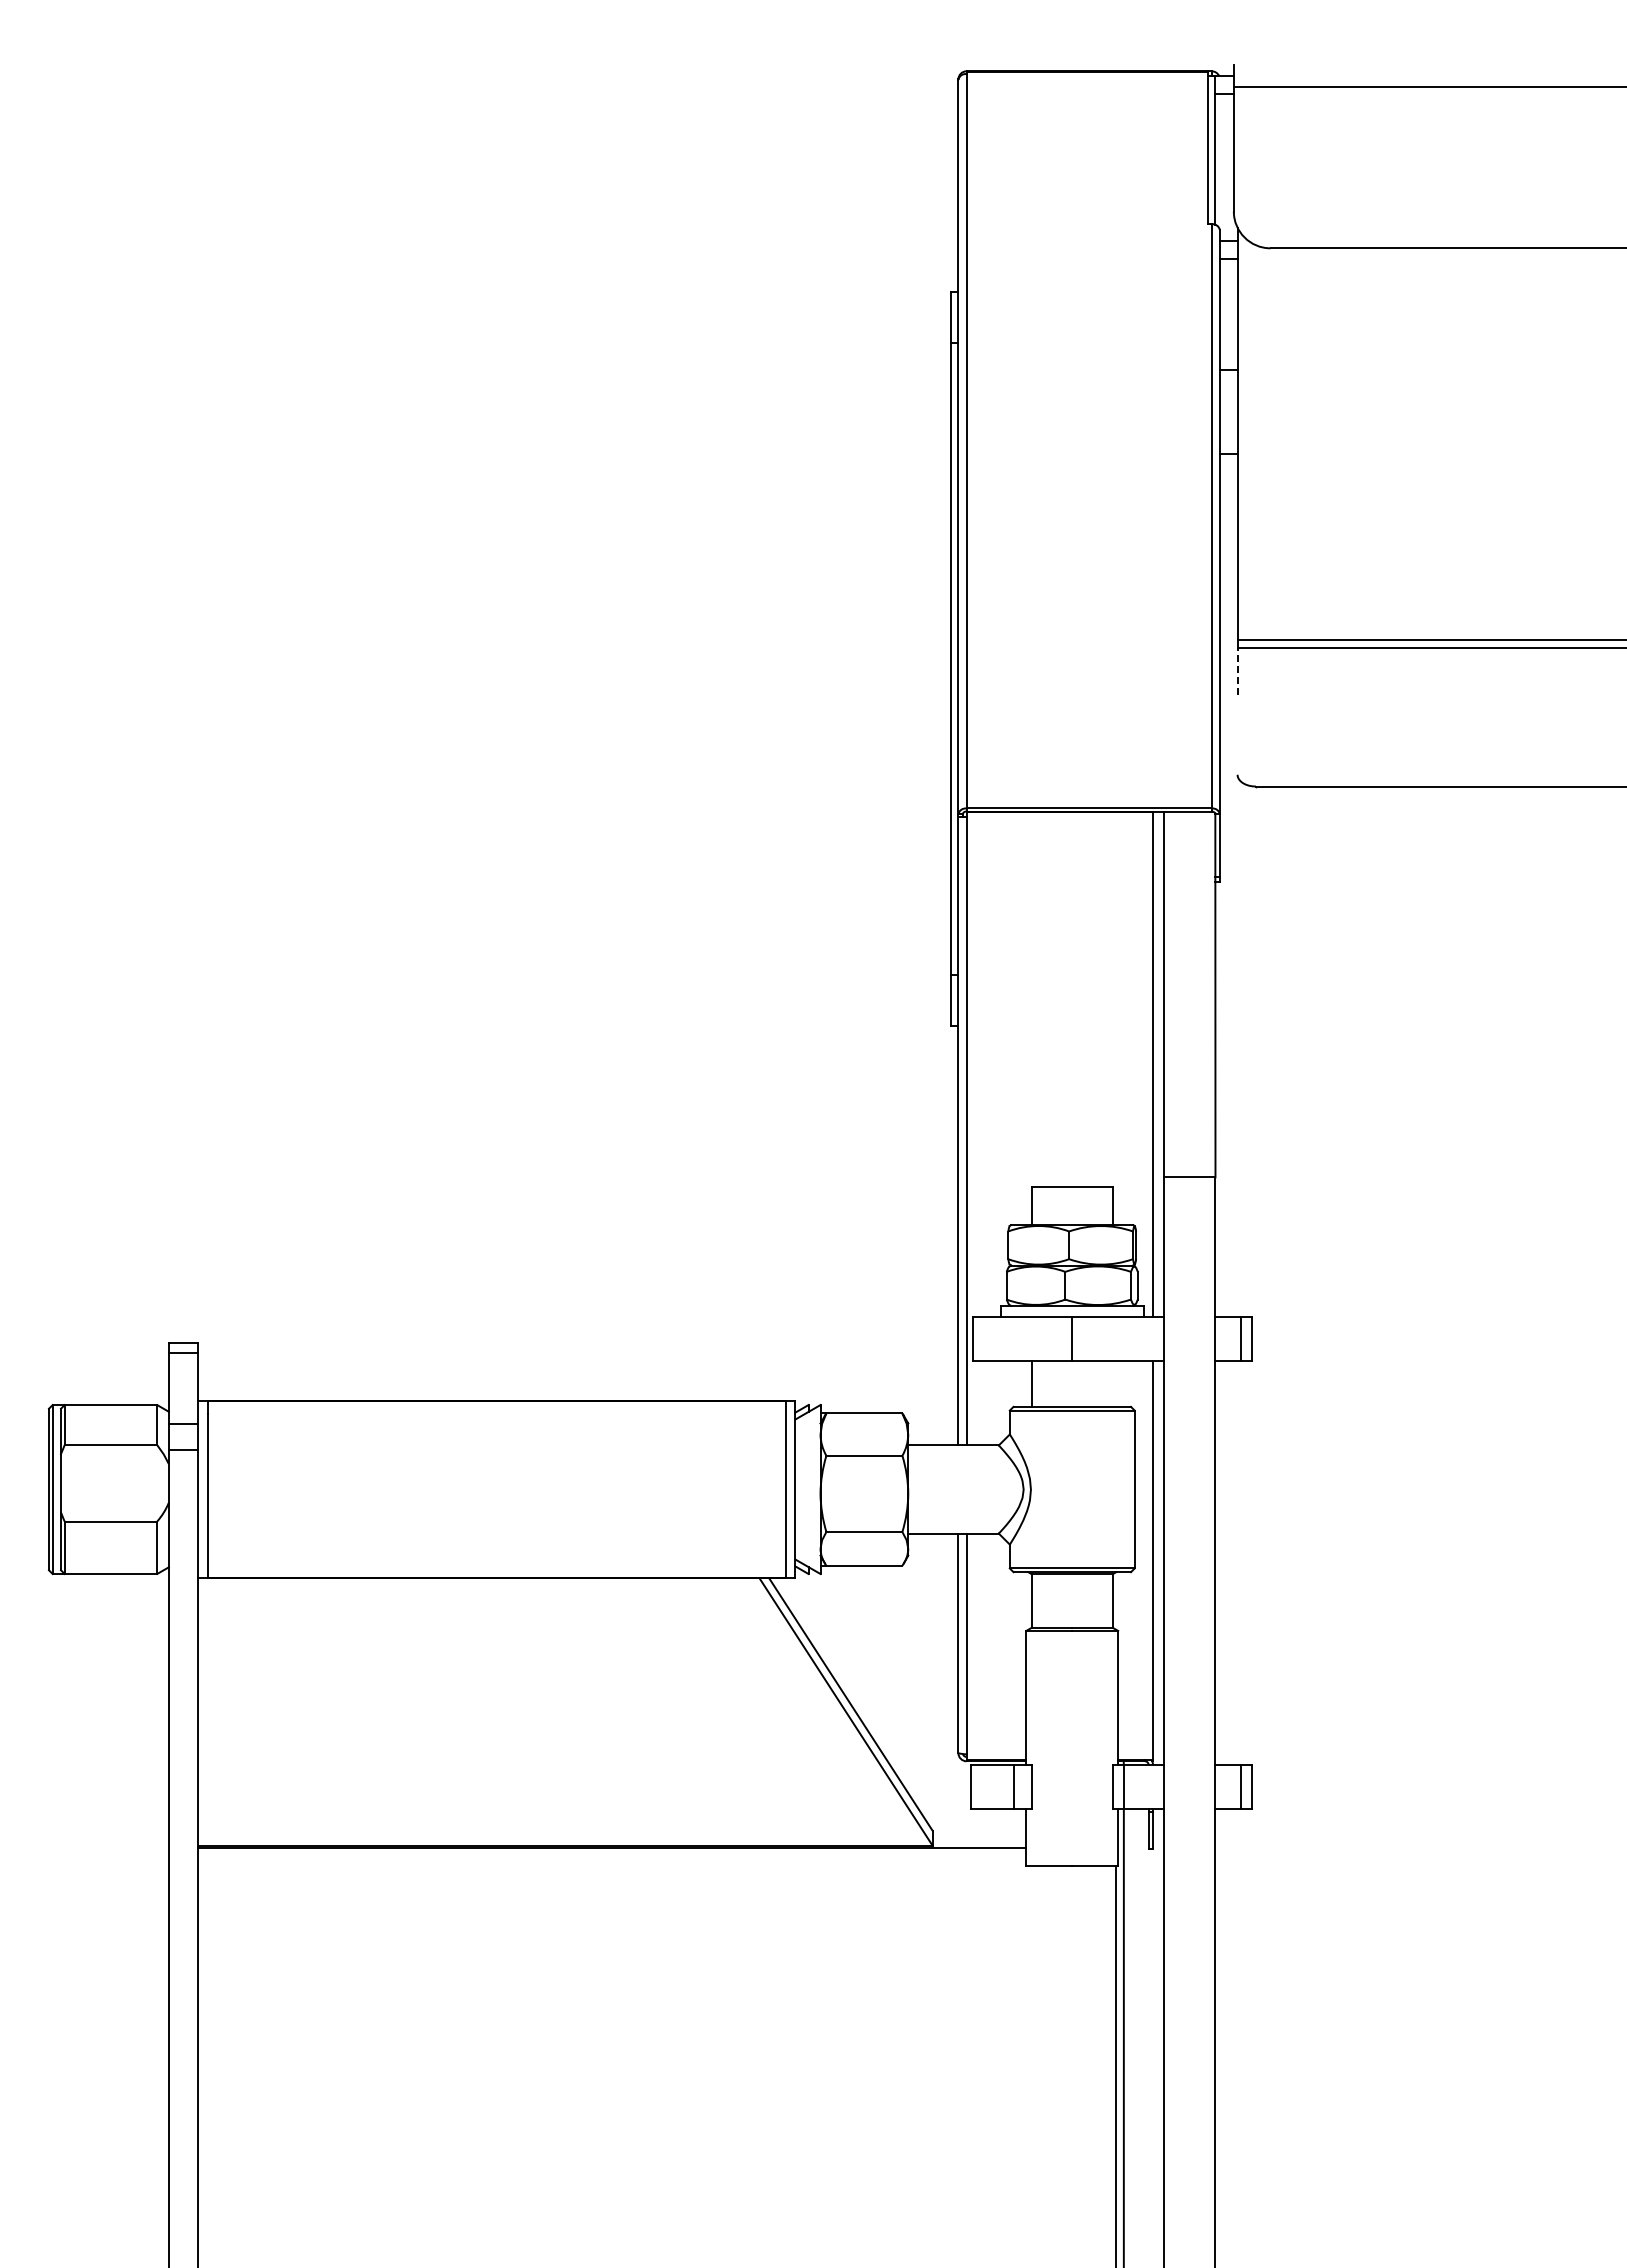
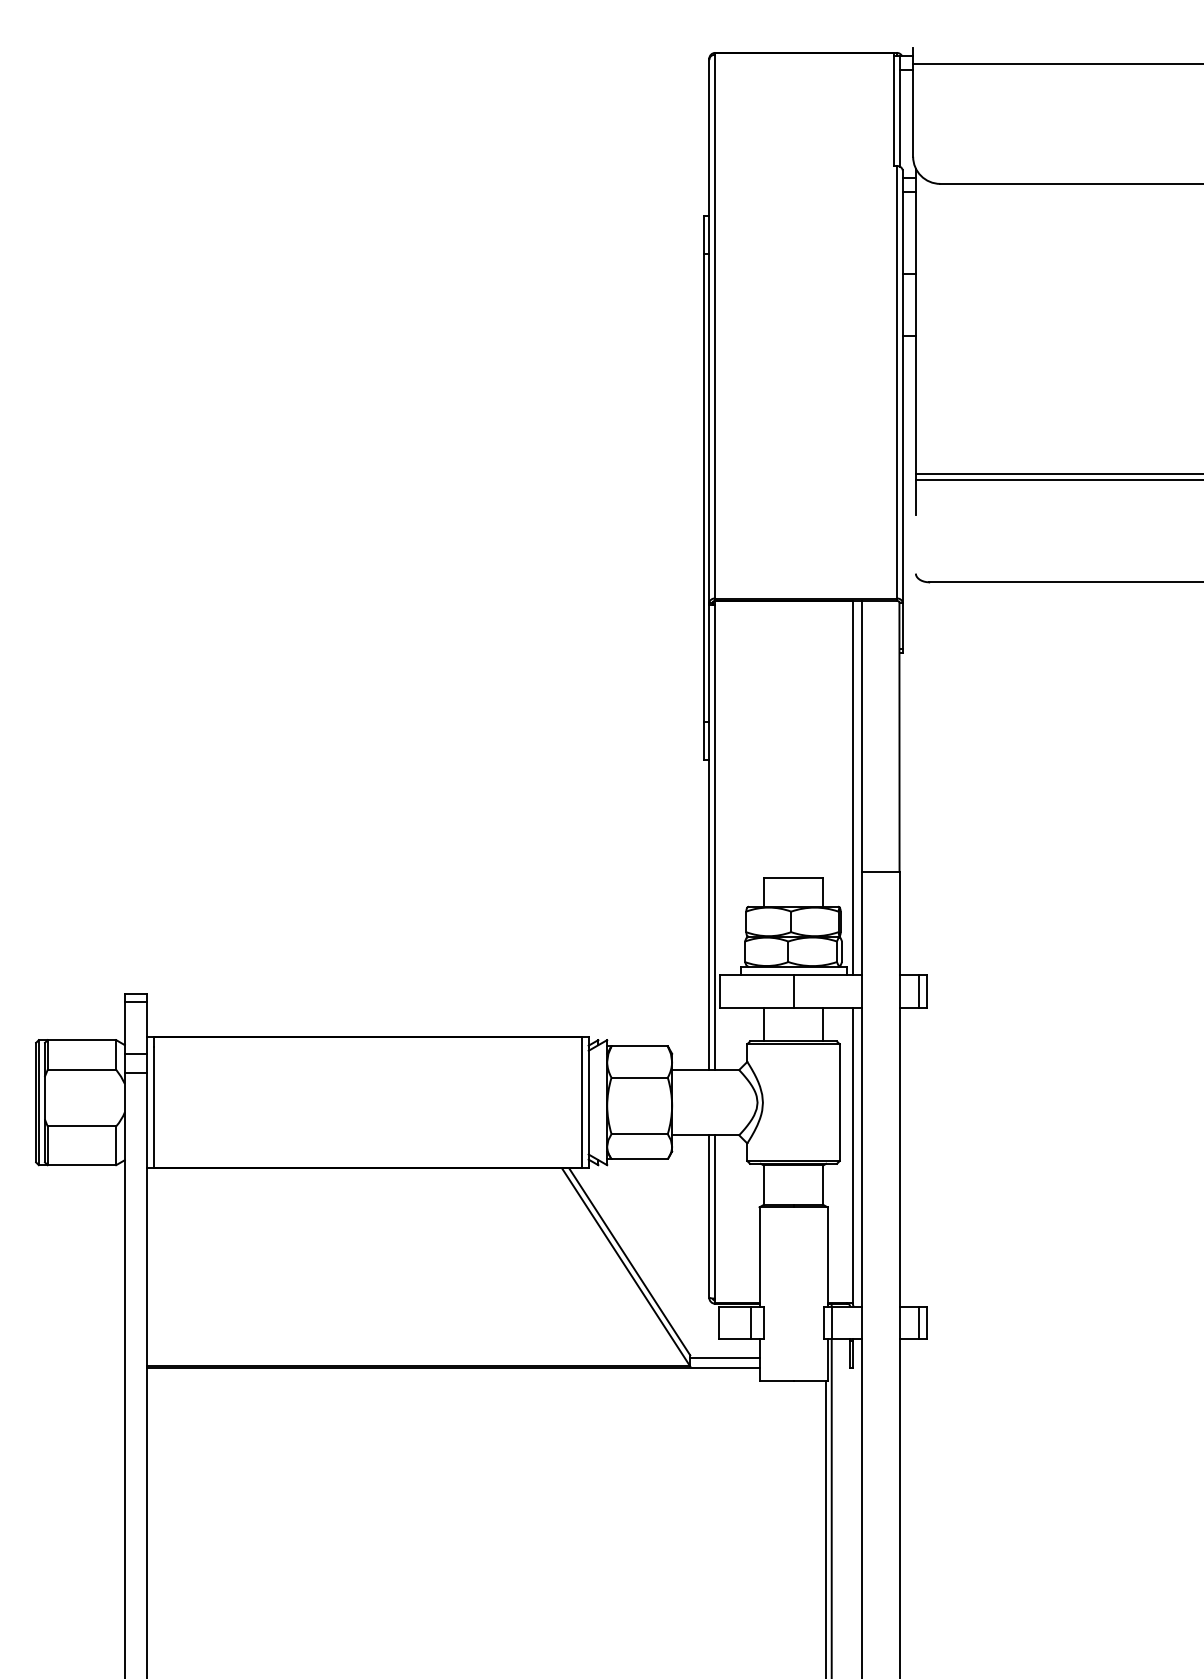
line: (1237, 671) -> (915, 497), dashed -> solid
line: (1112, 1383) -> (823, 1024), added
line: (979, 1834) -> (724, 1358), added

